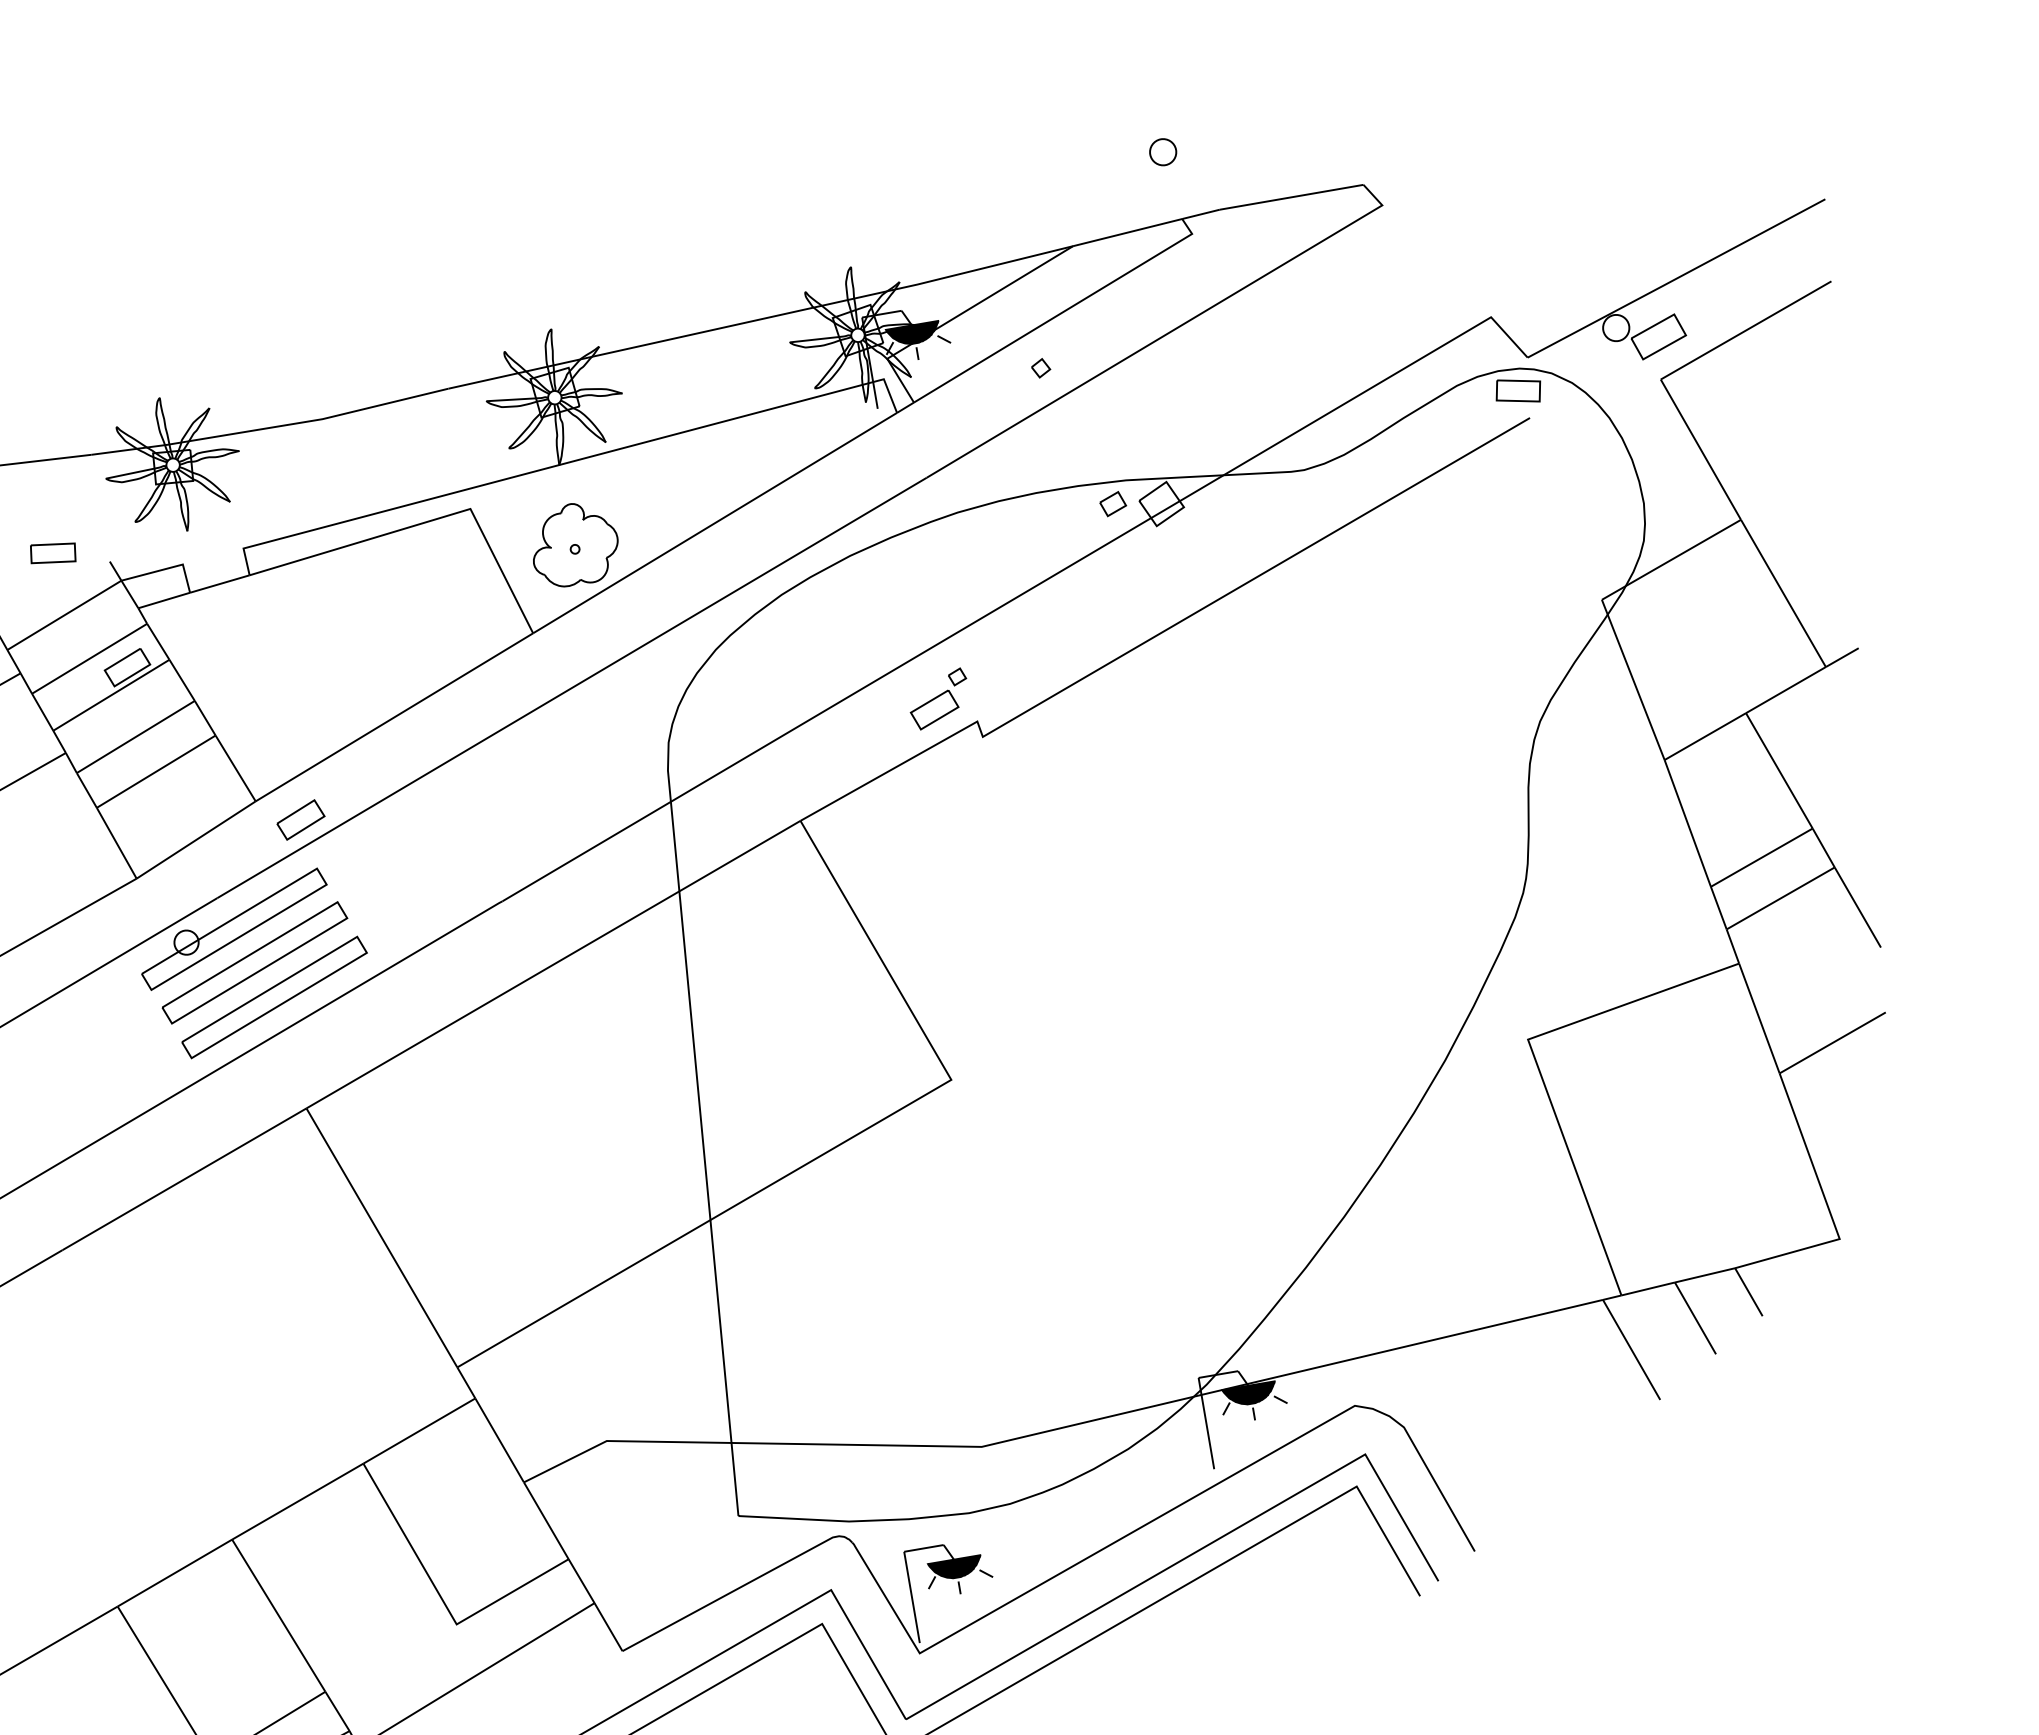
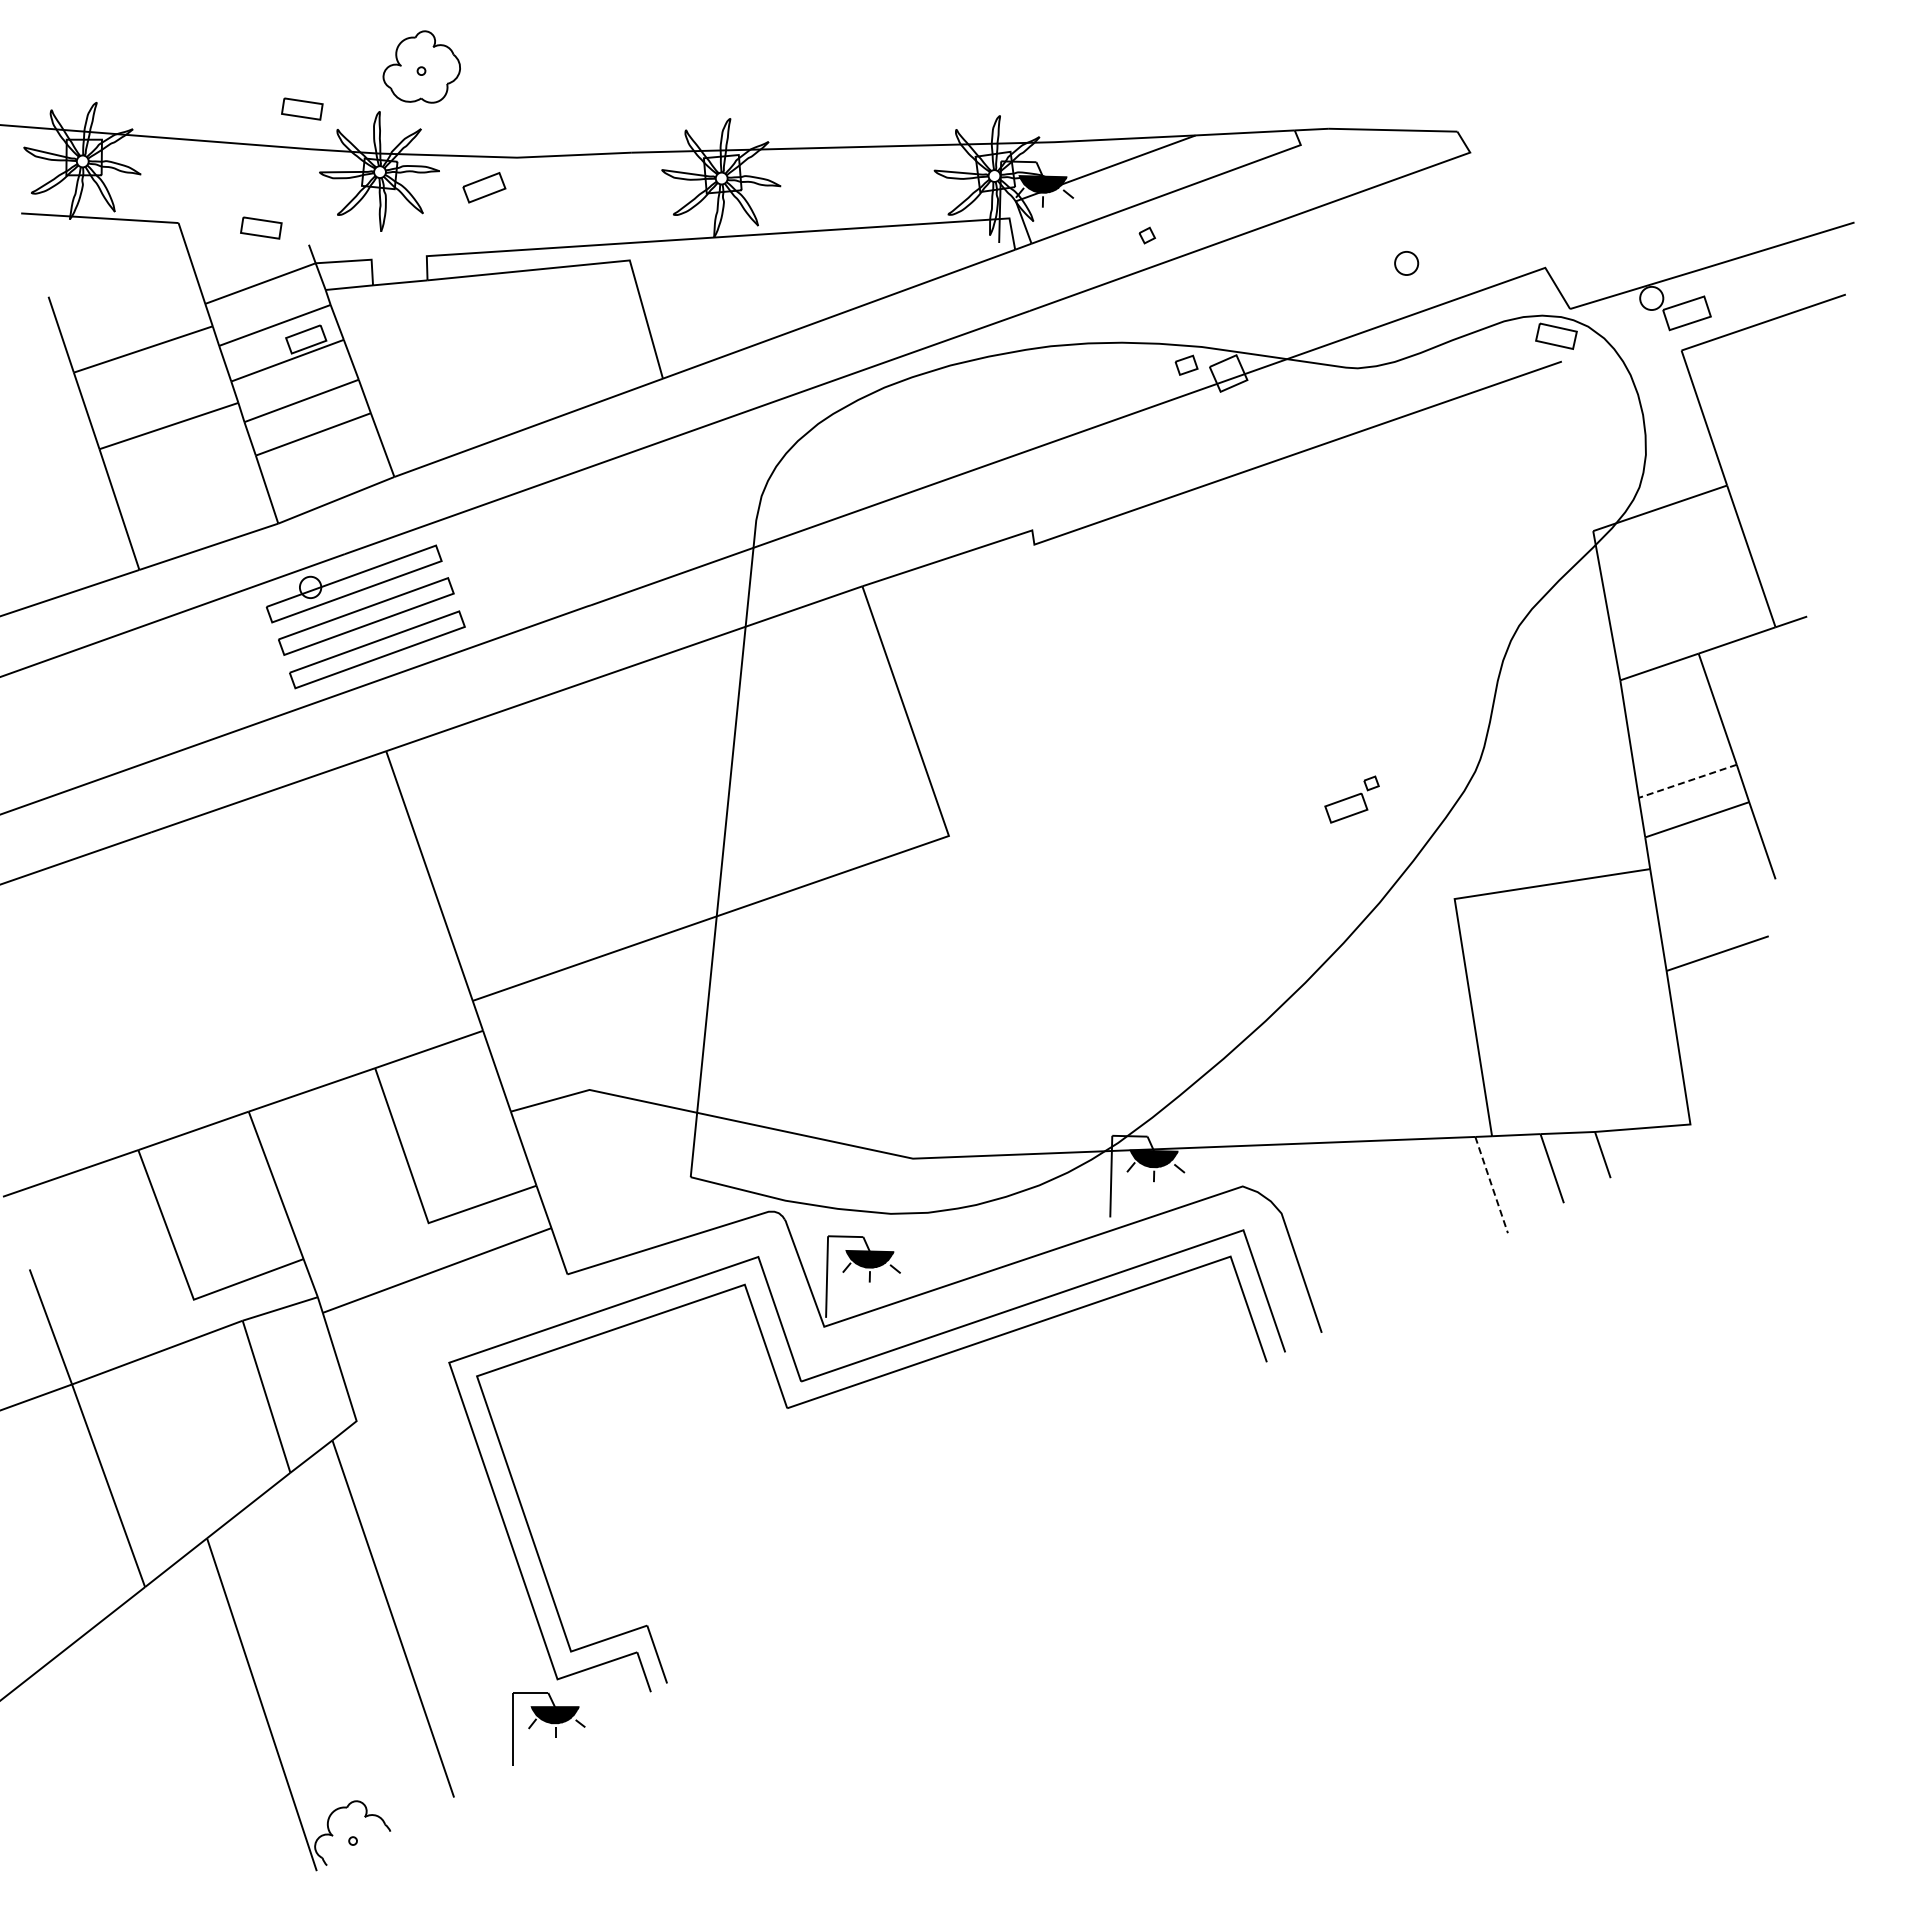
circle: (1163, 152) -> (1406, 263), moved
part: (72, 411) -> (302, 108), added
part: (574, 544) -> (421, 66), moved
part: (938, 699) -> (1351, 799), moved
part: (301, 819) -> (484, 187), moved
line: (1761, 857) -> (1687, 781), solid -> dashed
line: (1631, 1350) -> (1491, 1185), solid -> dashed

